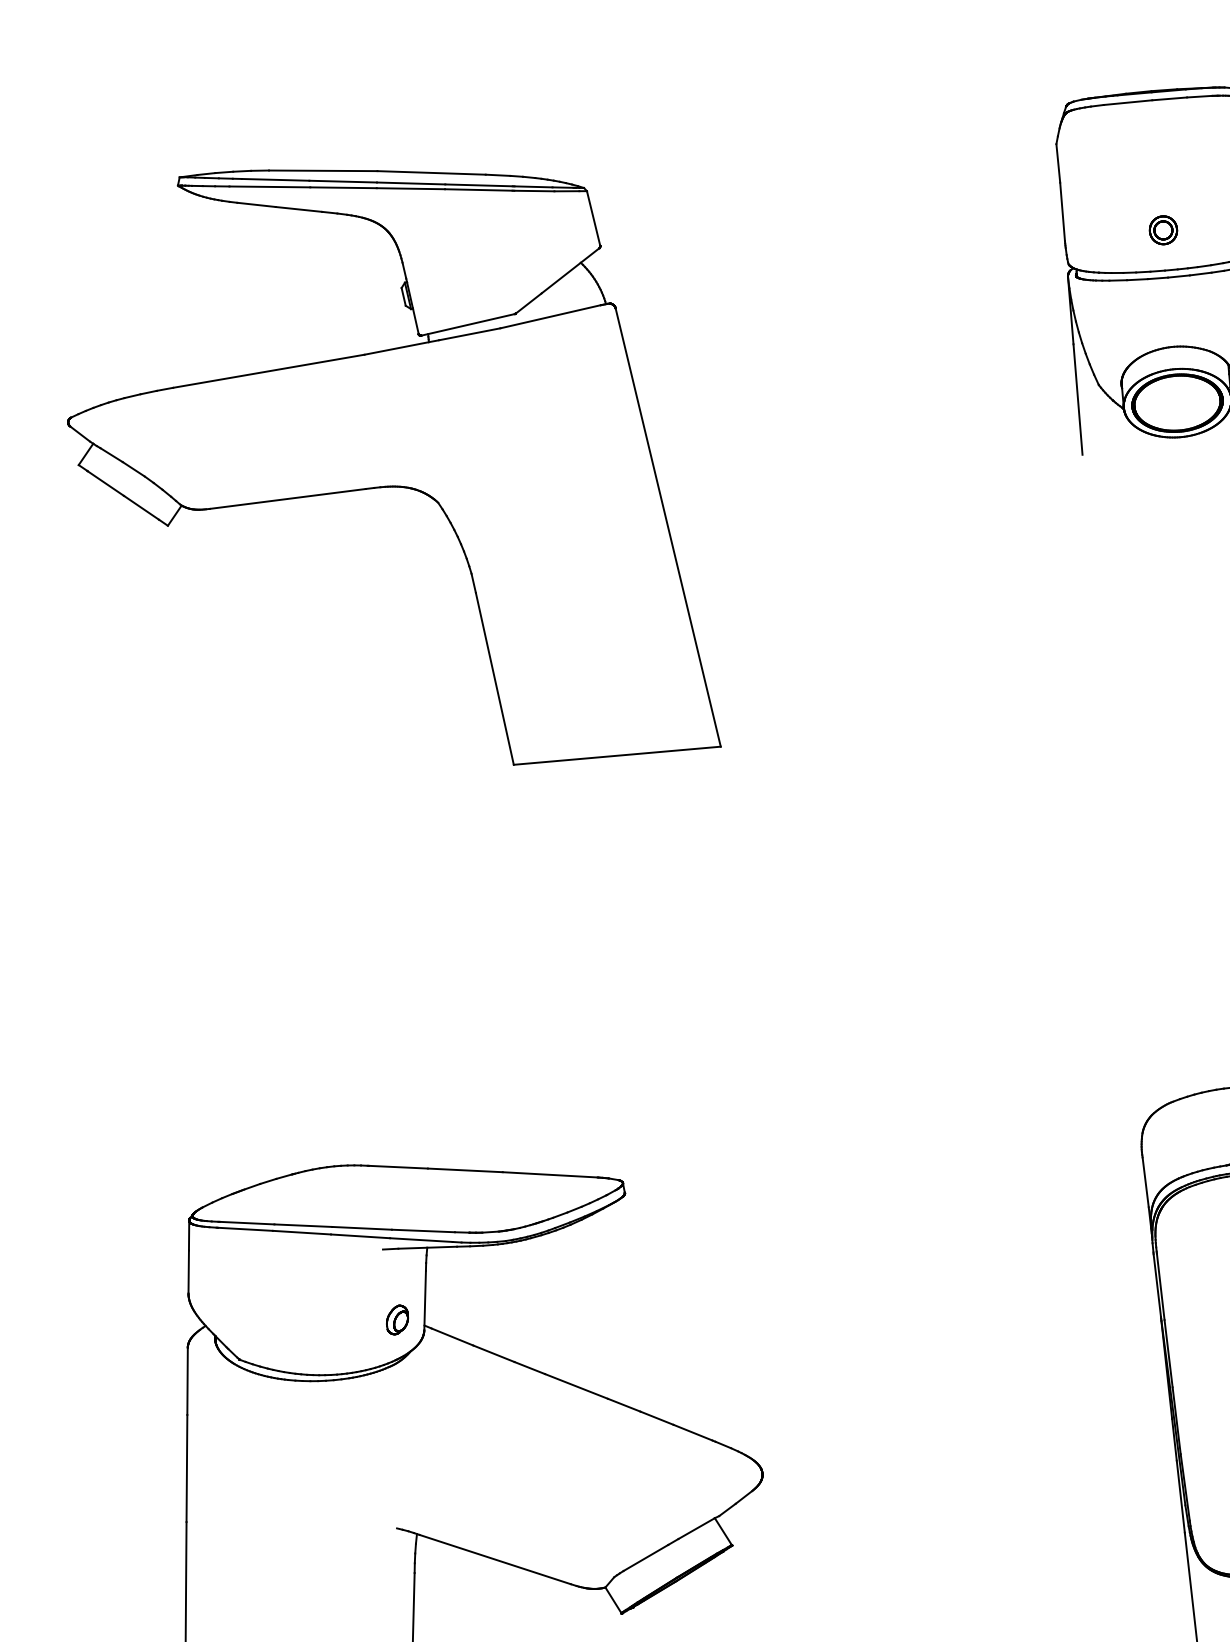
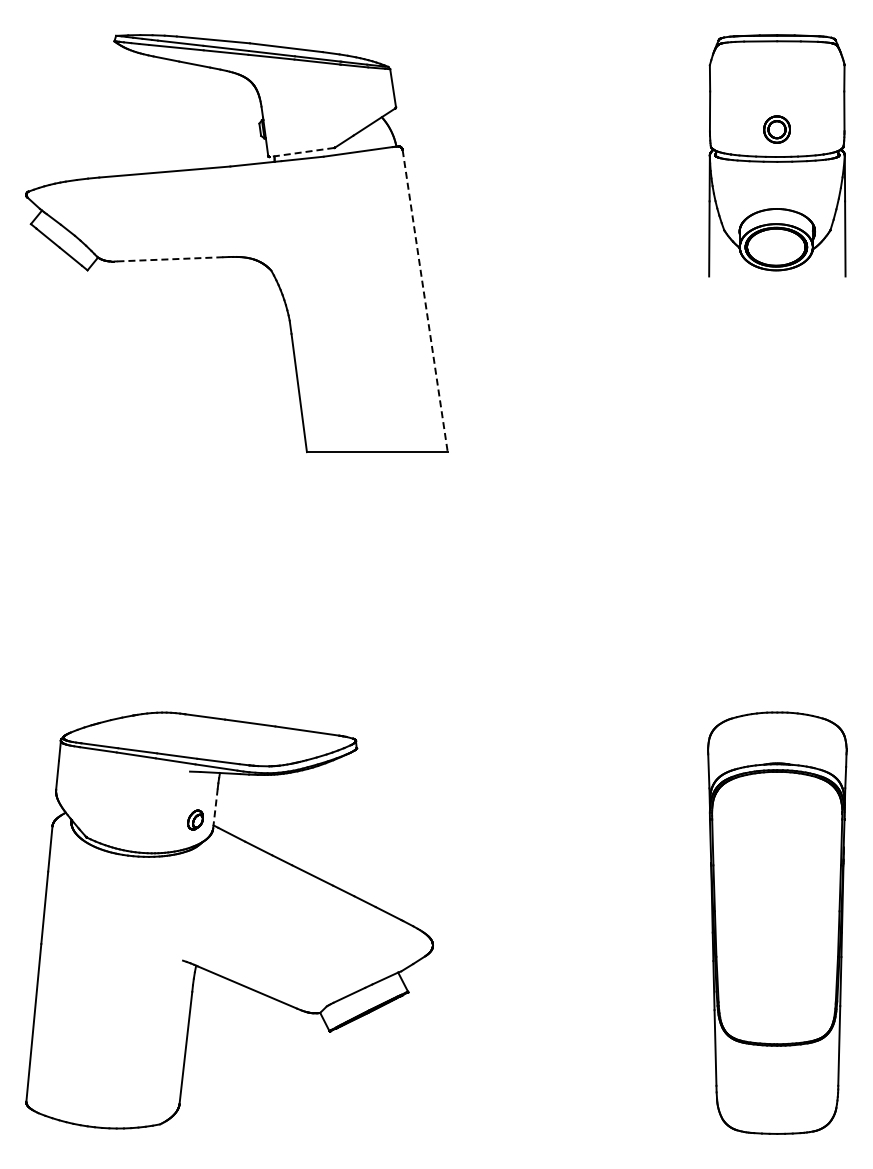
part: (1162, 230) -> (776, 129), size x1.4
line: (467, 324) -> (301, 152), solid -> dashed
line: (286, 499) -> (169, 259), solid -> dashed
line: (668, 528) -> (425, 301), solid -> dashed
line: (425, 1300) -> (215, 808), solid -> dashed

